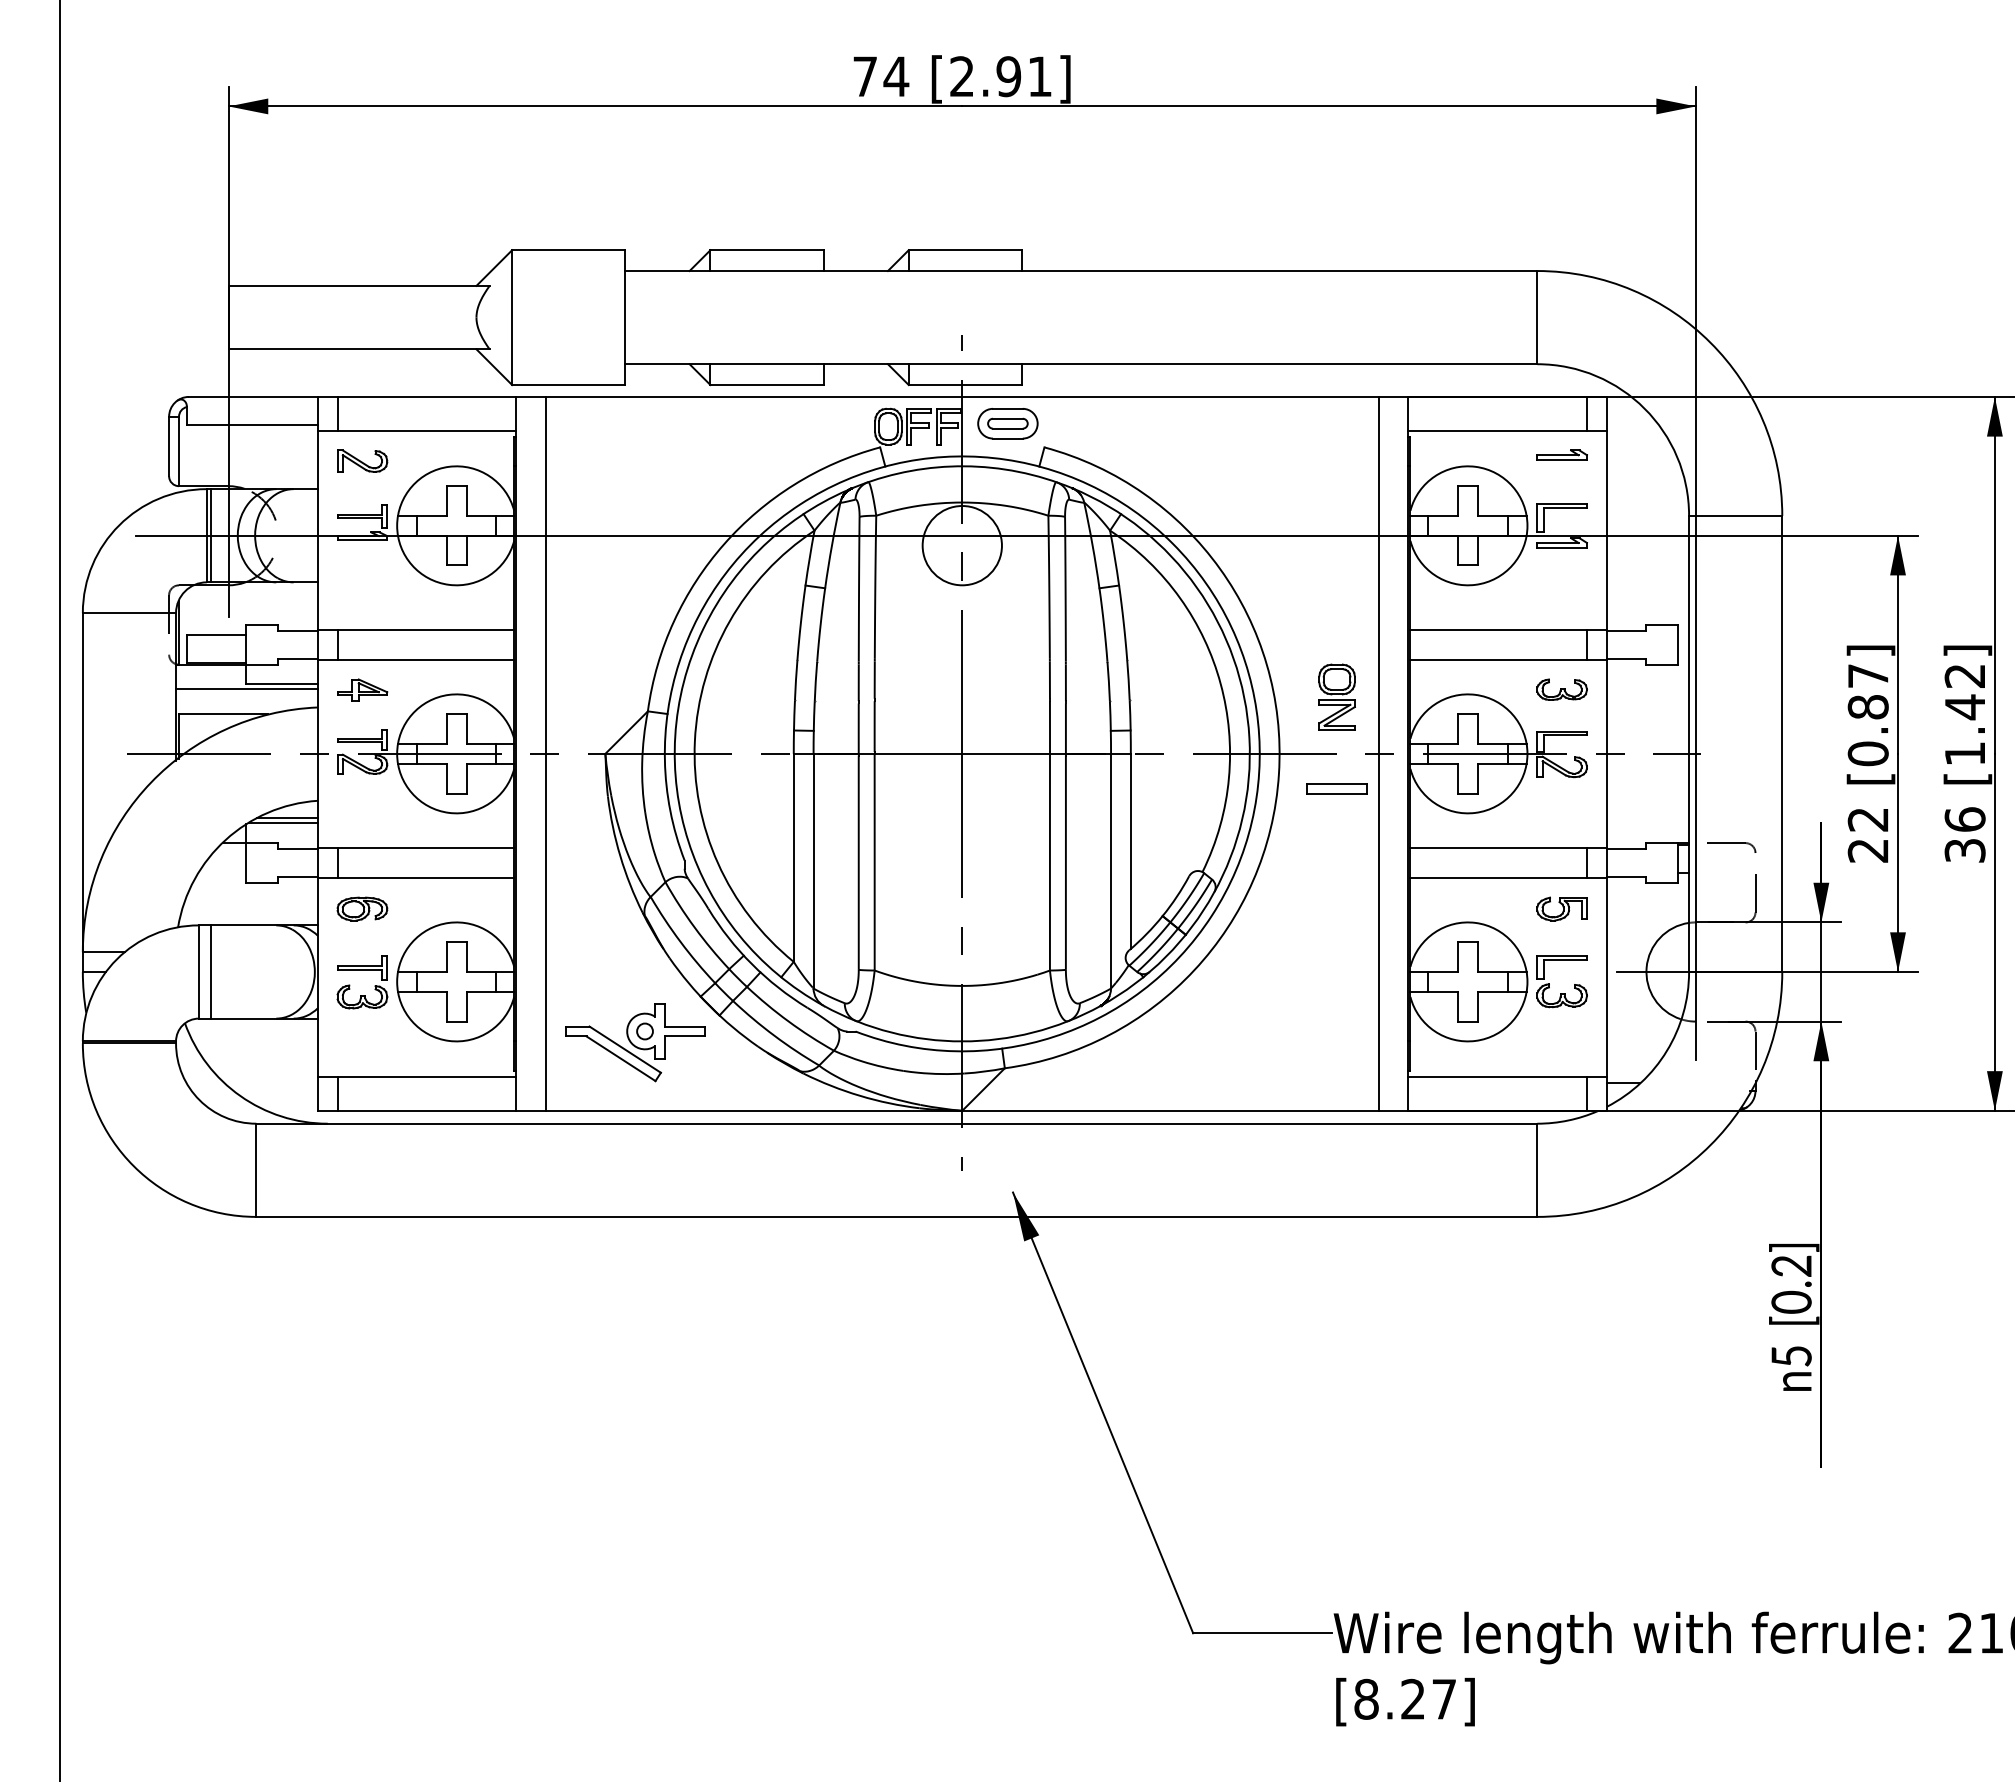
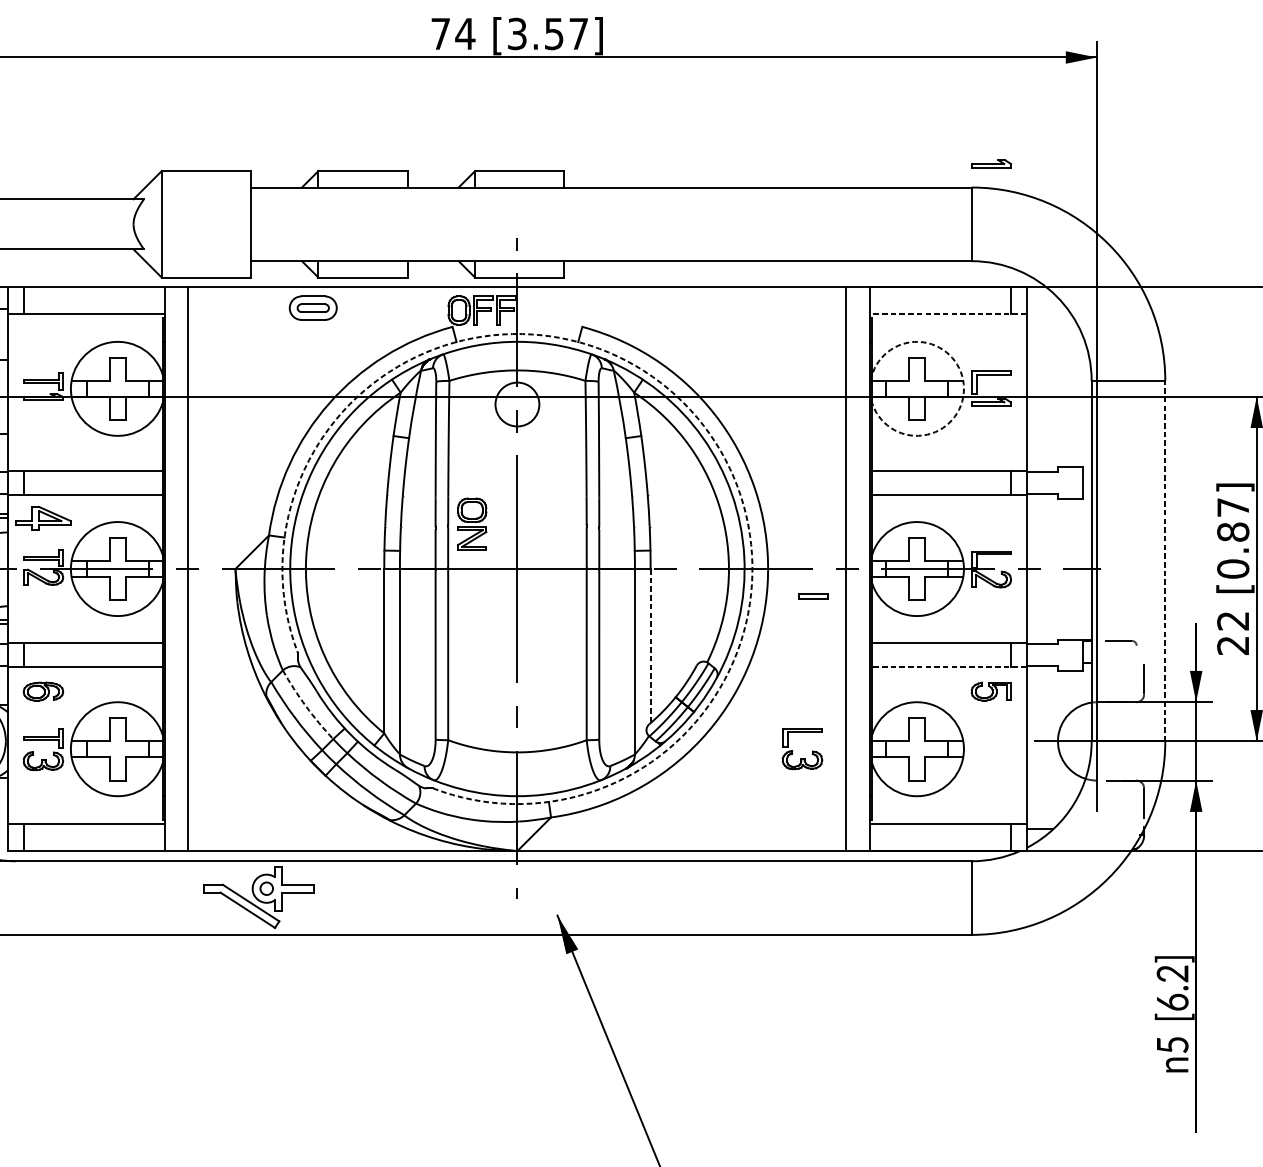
text: (1000, 76) -> (547, 33), [2.91] -> [3.57]
part: (1007, 423) -> (312, 308), moved
line: (1507, 430) -> (948, 313), solid -> dashed
part: (1561, 454) -> (990, 163), moved
part: (362, 460) -> (43, 337), removed
arc: (1527, 525) -> (963, 388), solid -> dashed
arc: (1172, 543) -> (683, 402), solid -> dashed
circle: (961, 545) -> (516, 404), size x0.7
part: (362, 689) -> (43, 518), size x1.4
part: (1561, 689) -> (990, 518), removed
part: (1336, 696) -> (471, 523), moved
line: (1782, 743) -> (1165, 560), solid -> dashed
part: (1336, 788) -> (813, 596), size x0.6
part: (1731, 847) -> (1125, 643), size x0.6
line: (1130, 851) -> (650, 646), solid -> dashed
line: (1508, 877) -> (948, 666), solid -> dashed
arc: (694, 927) -> (305, 706), solid -> dashed
part: (1561, 993) -> (802, 758), moved
part: (635, 1042) -> (259, 897), moved
text: (1791, 1301) -> (1172, 1001), [0.2] -> [6.2]

